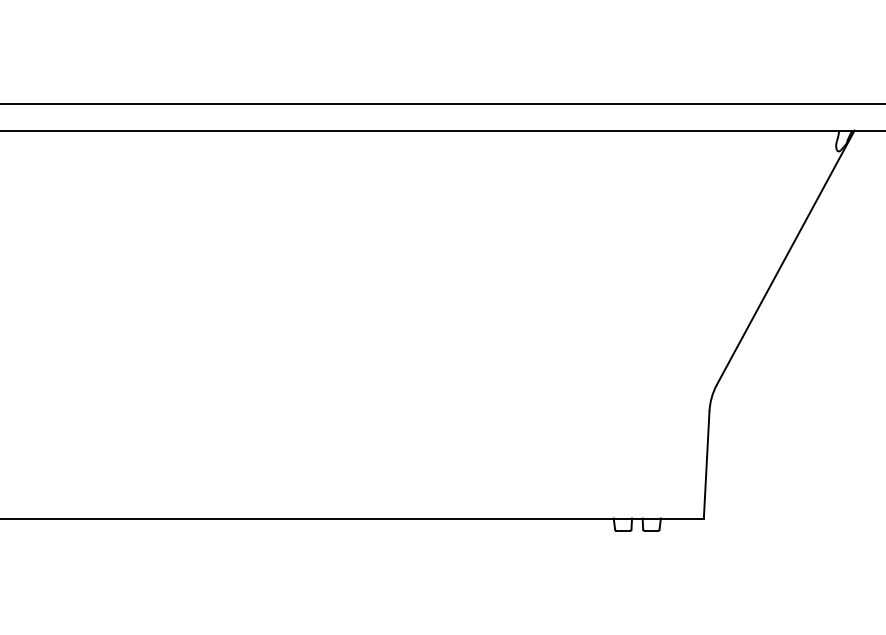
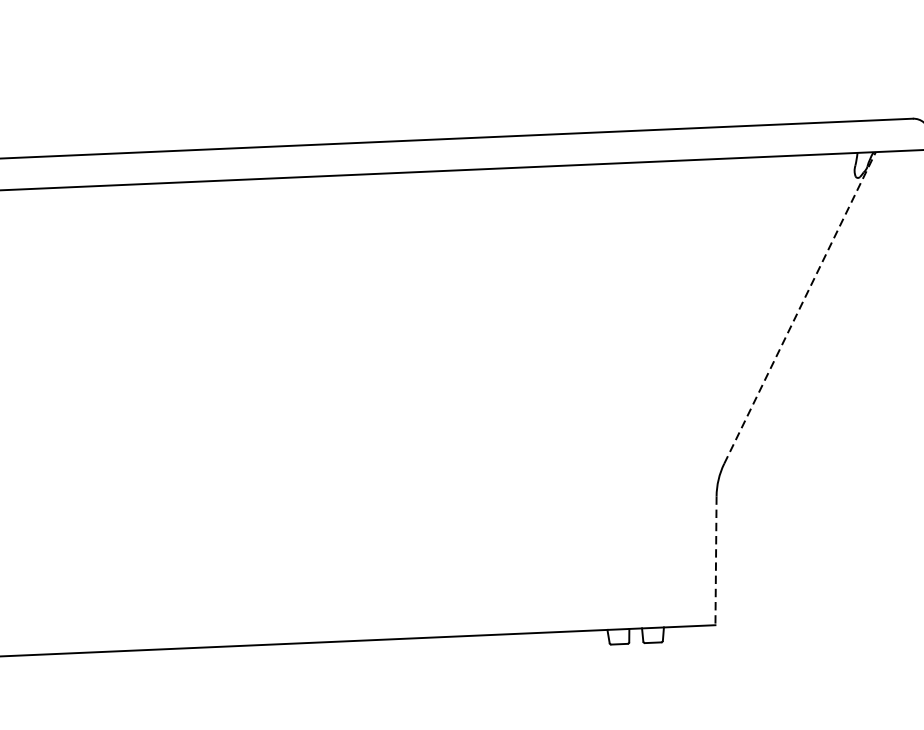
line: (786, 257) -> (800, 307), solid -> dashed
line: (706, 464) -> (715, 560), solid -> dashed

